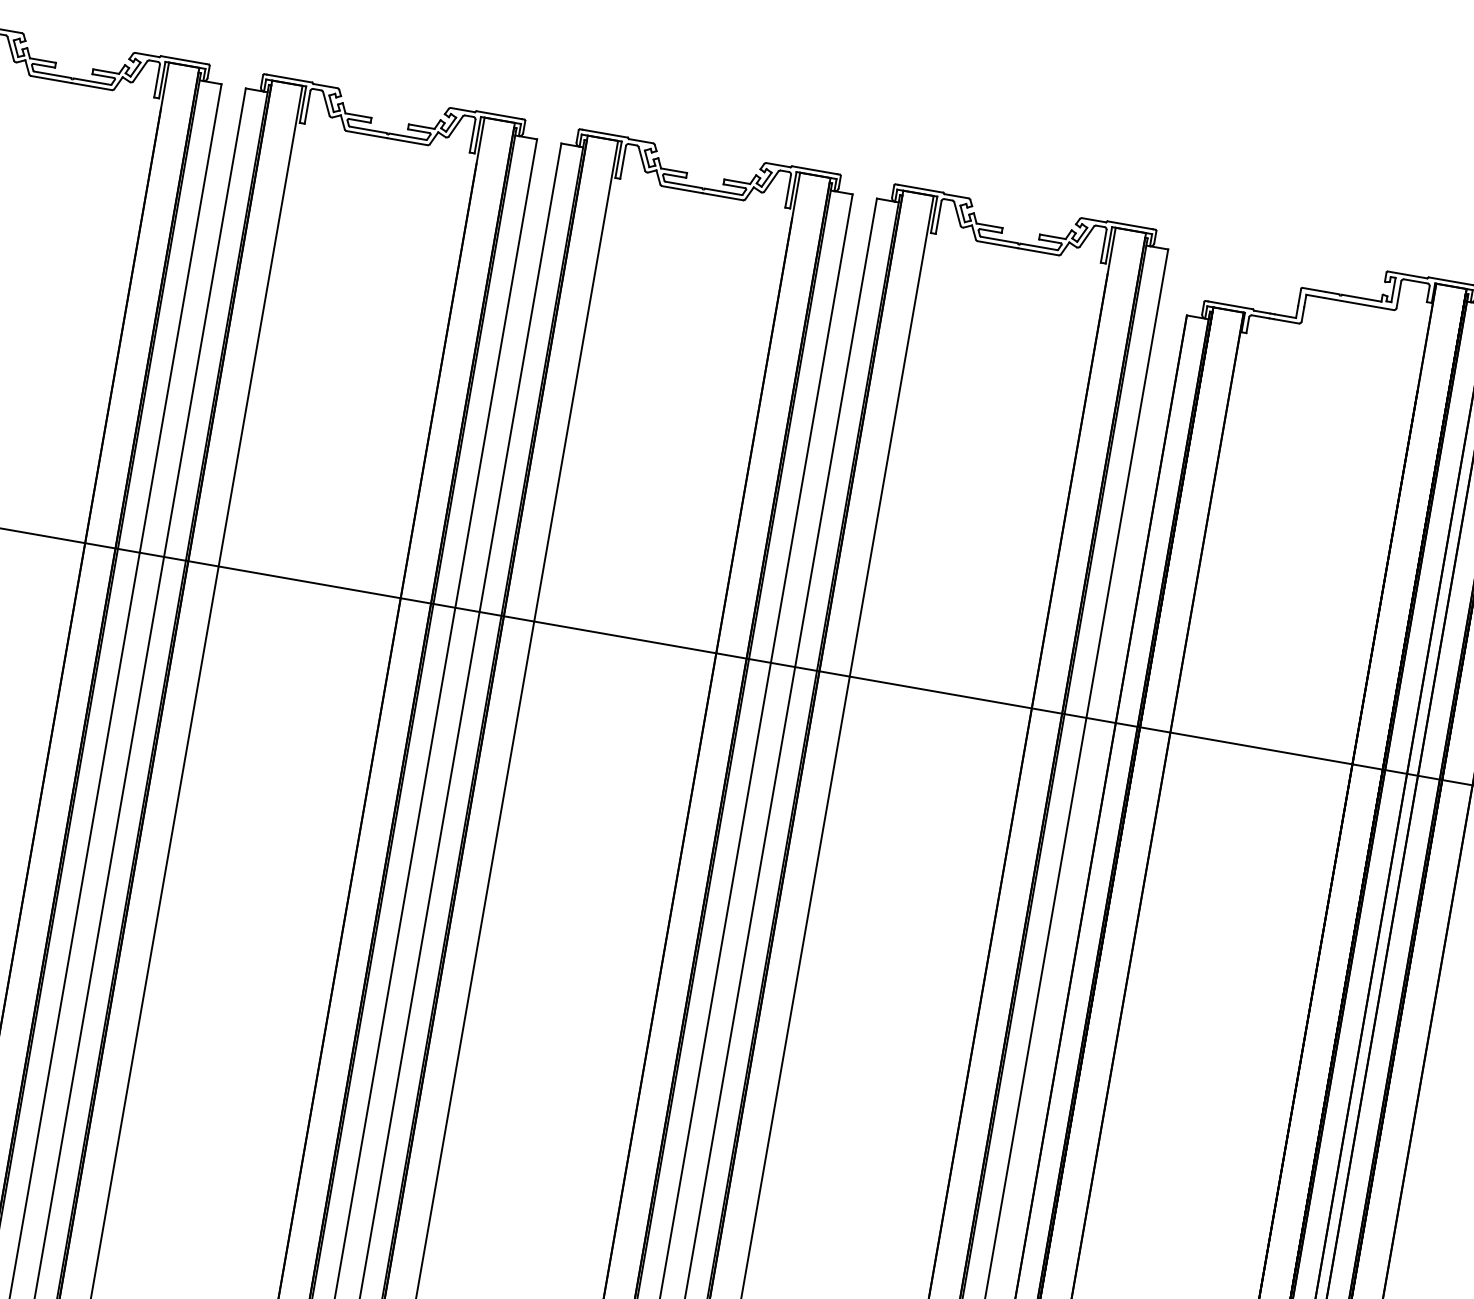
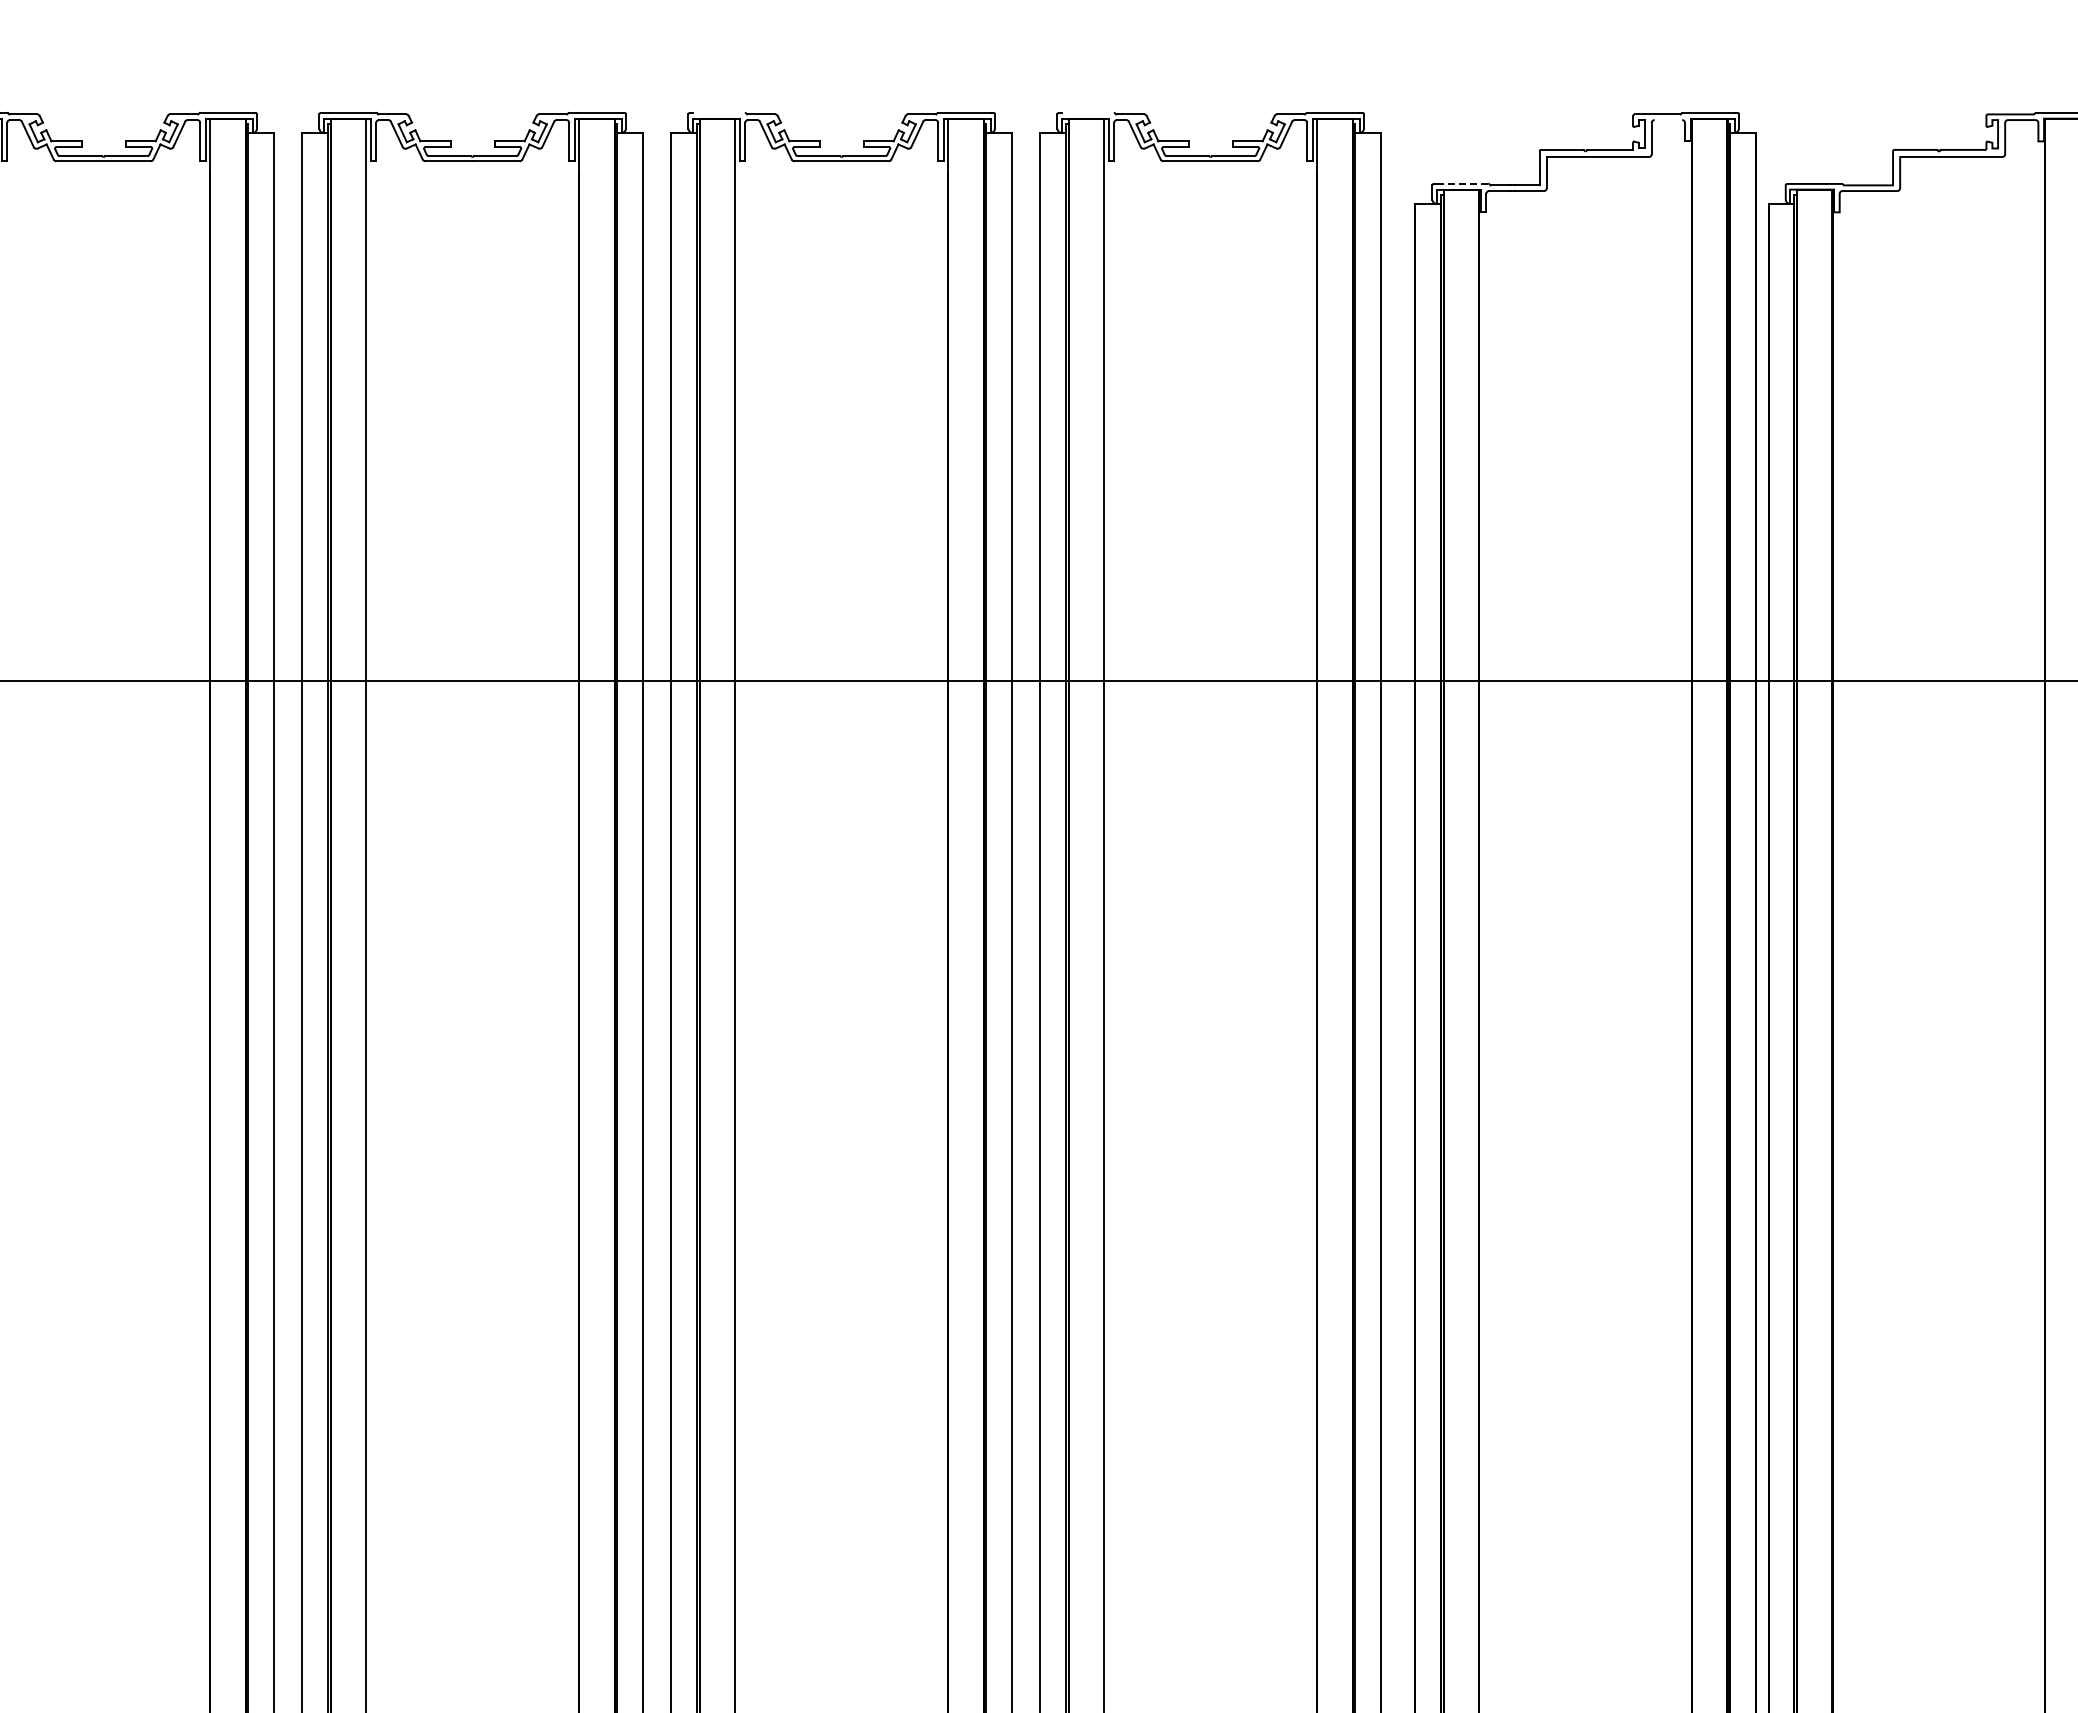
line: (604, 134) -> (718, 113), removed
line: (920, 189) -> (1087, 113), removed
line: (1415, 281) -> (1668, 120), removed
line: (1231, 305) -> (1463, 183), solid -> dashed

